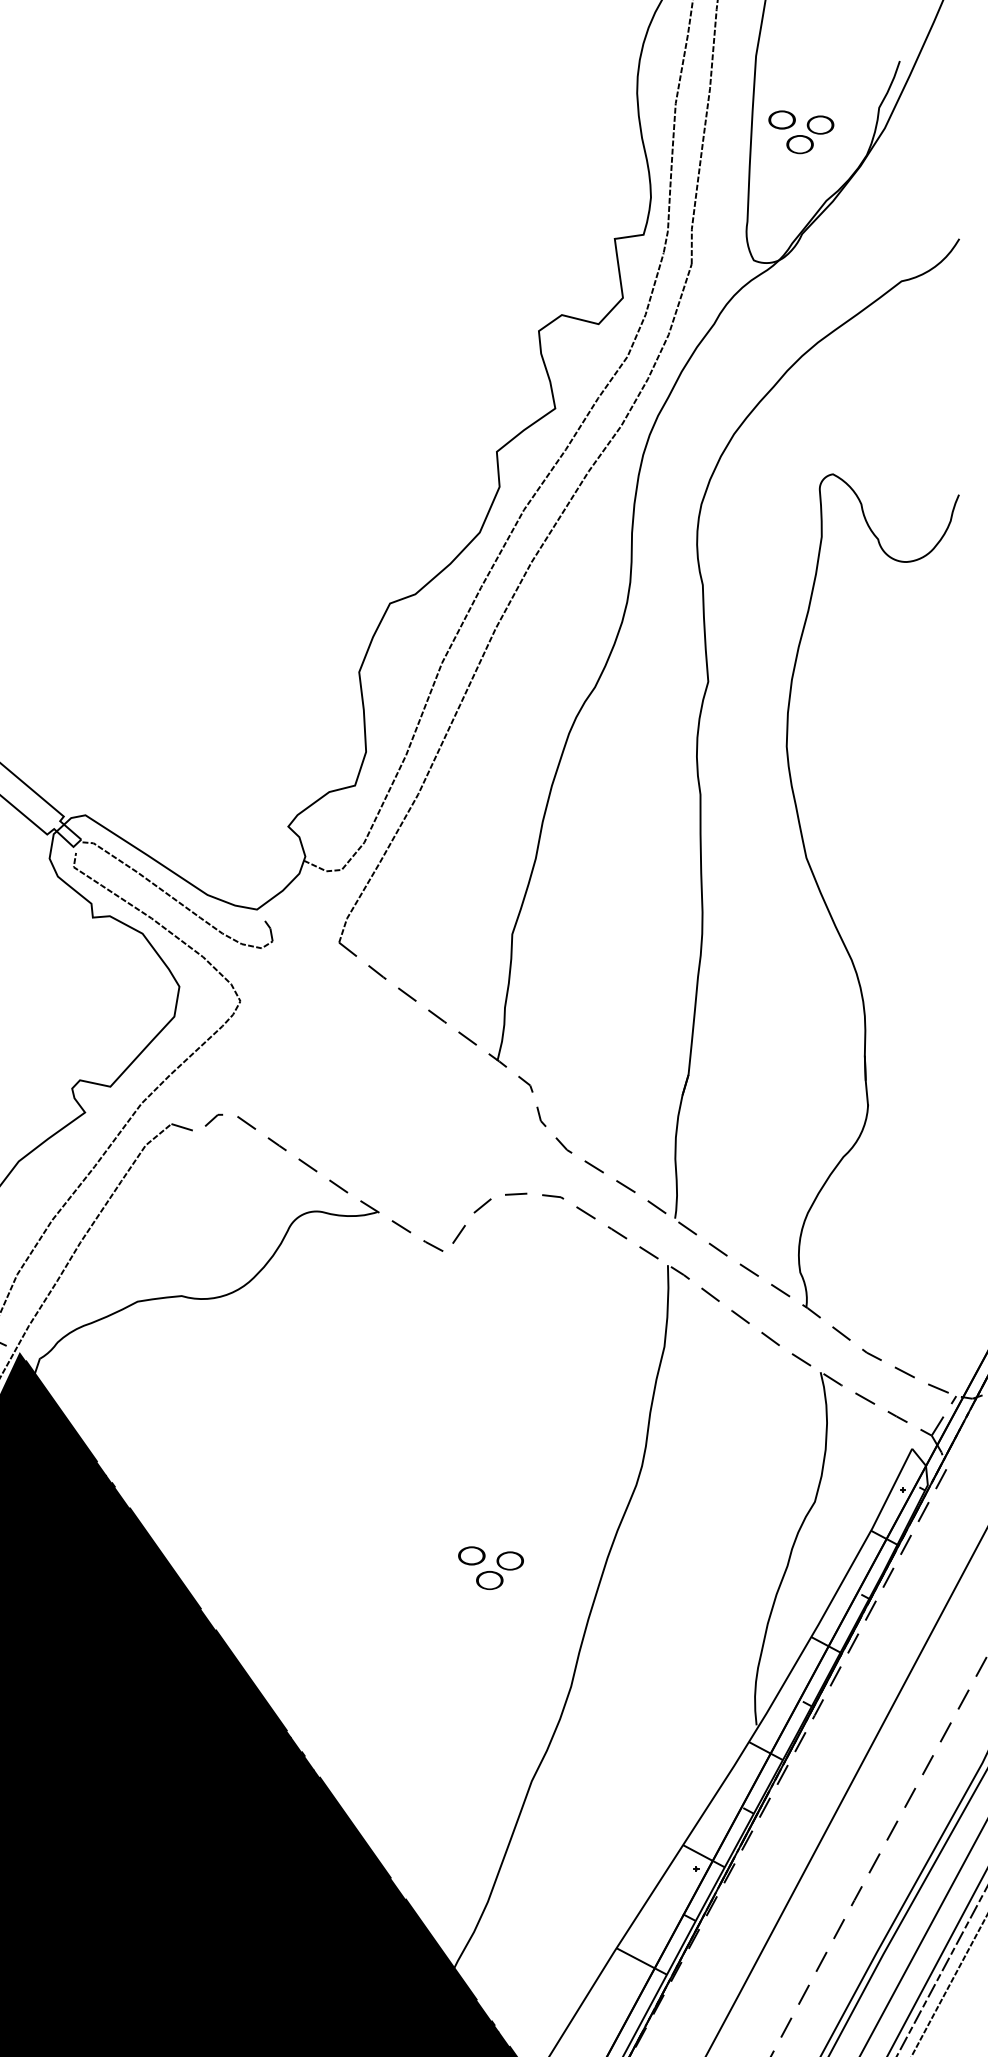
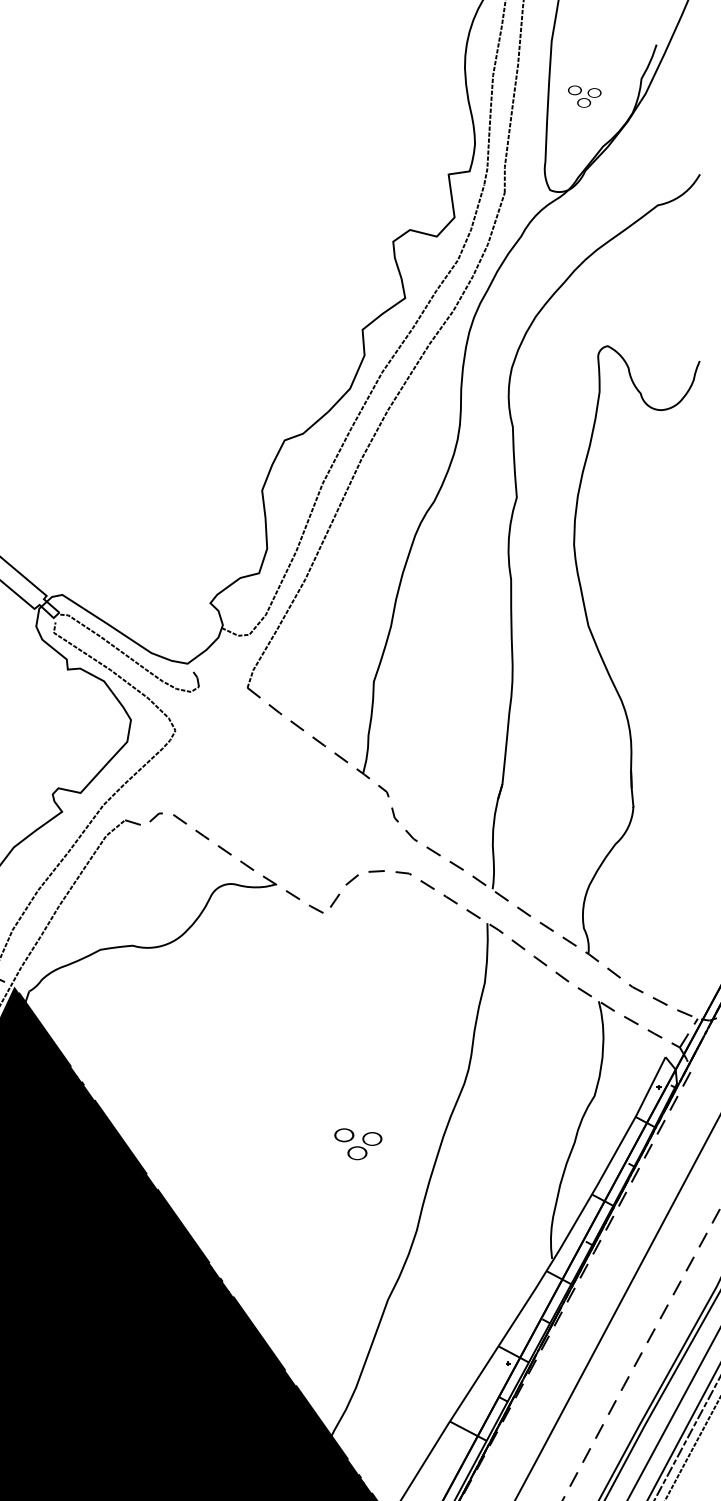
part: (801, 132) -> (584, 96), size x0.7

